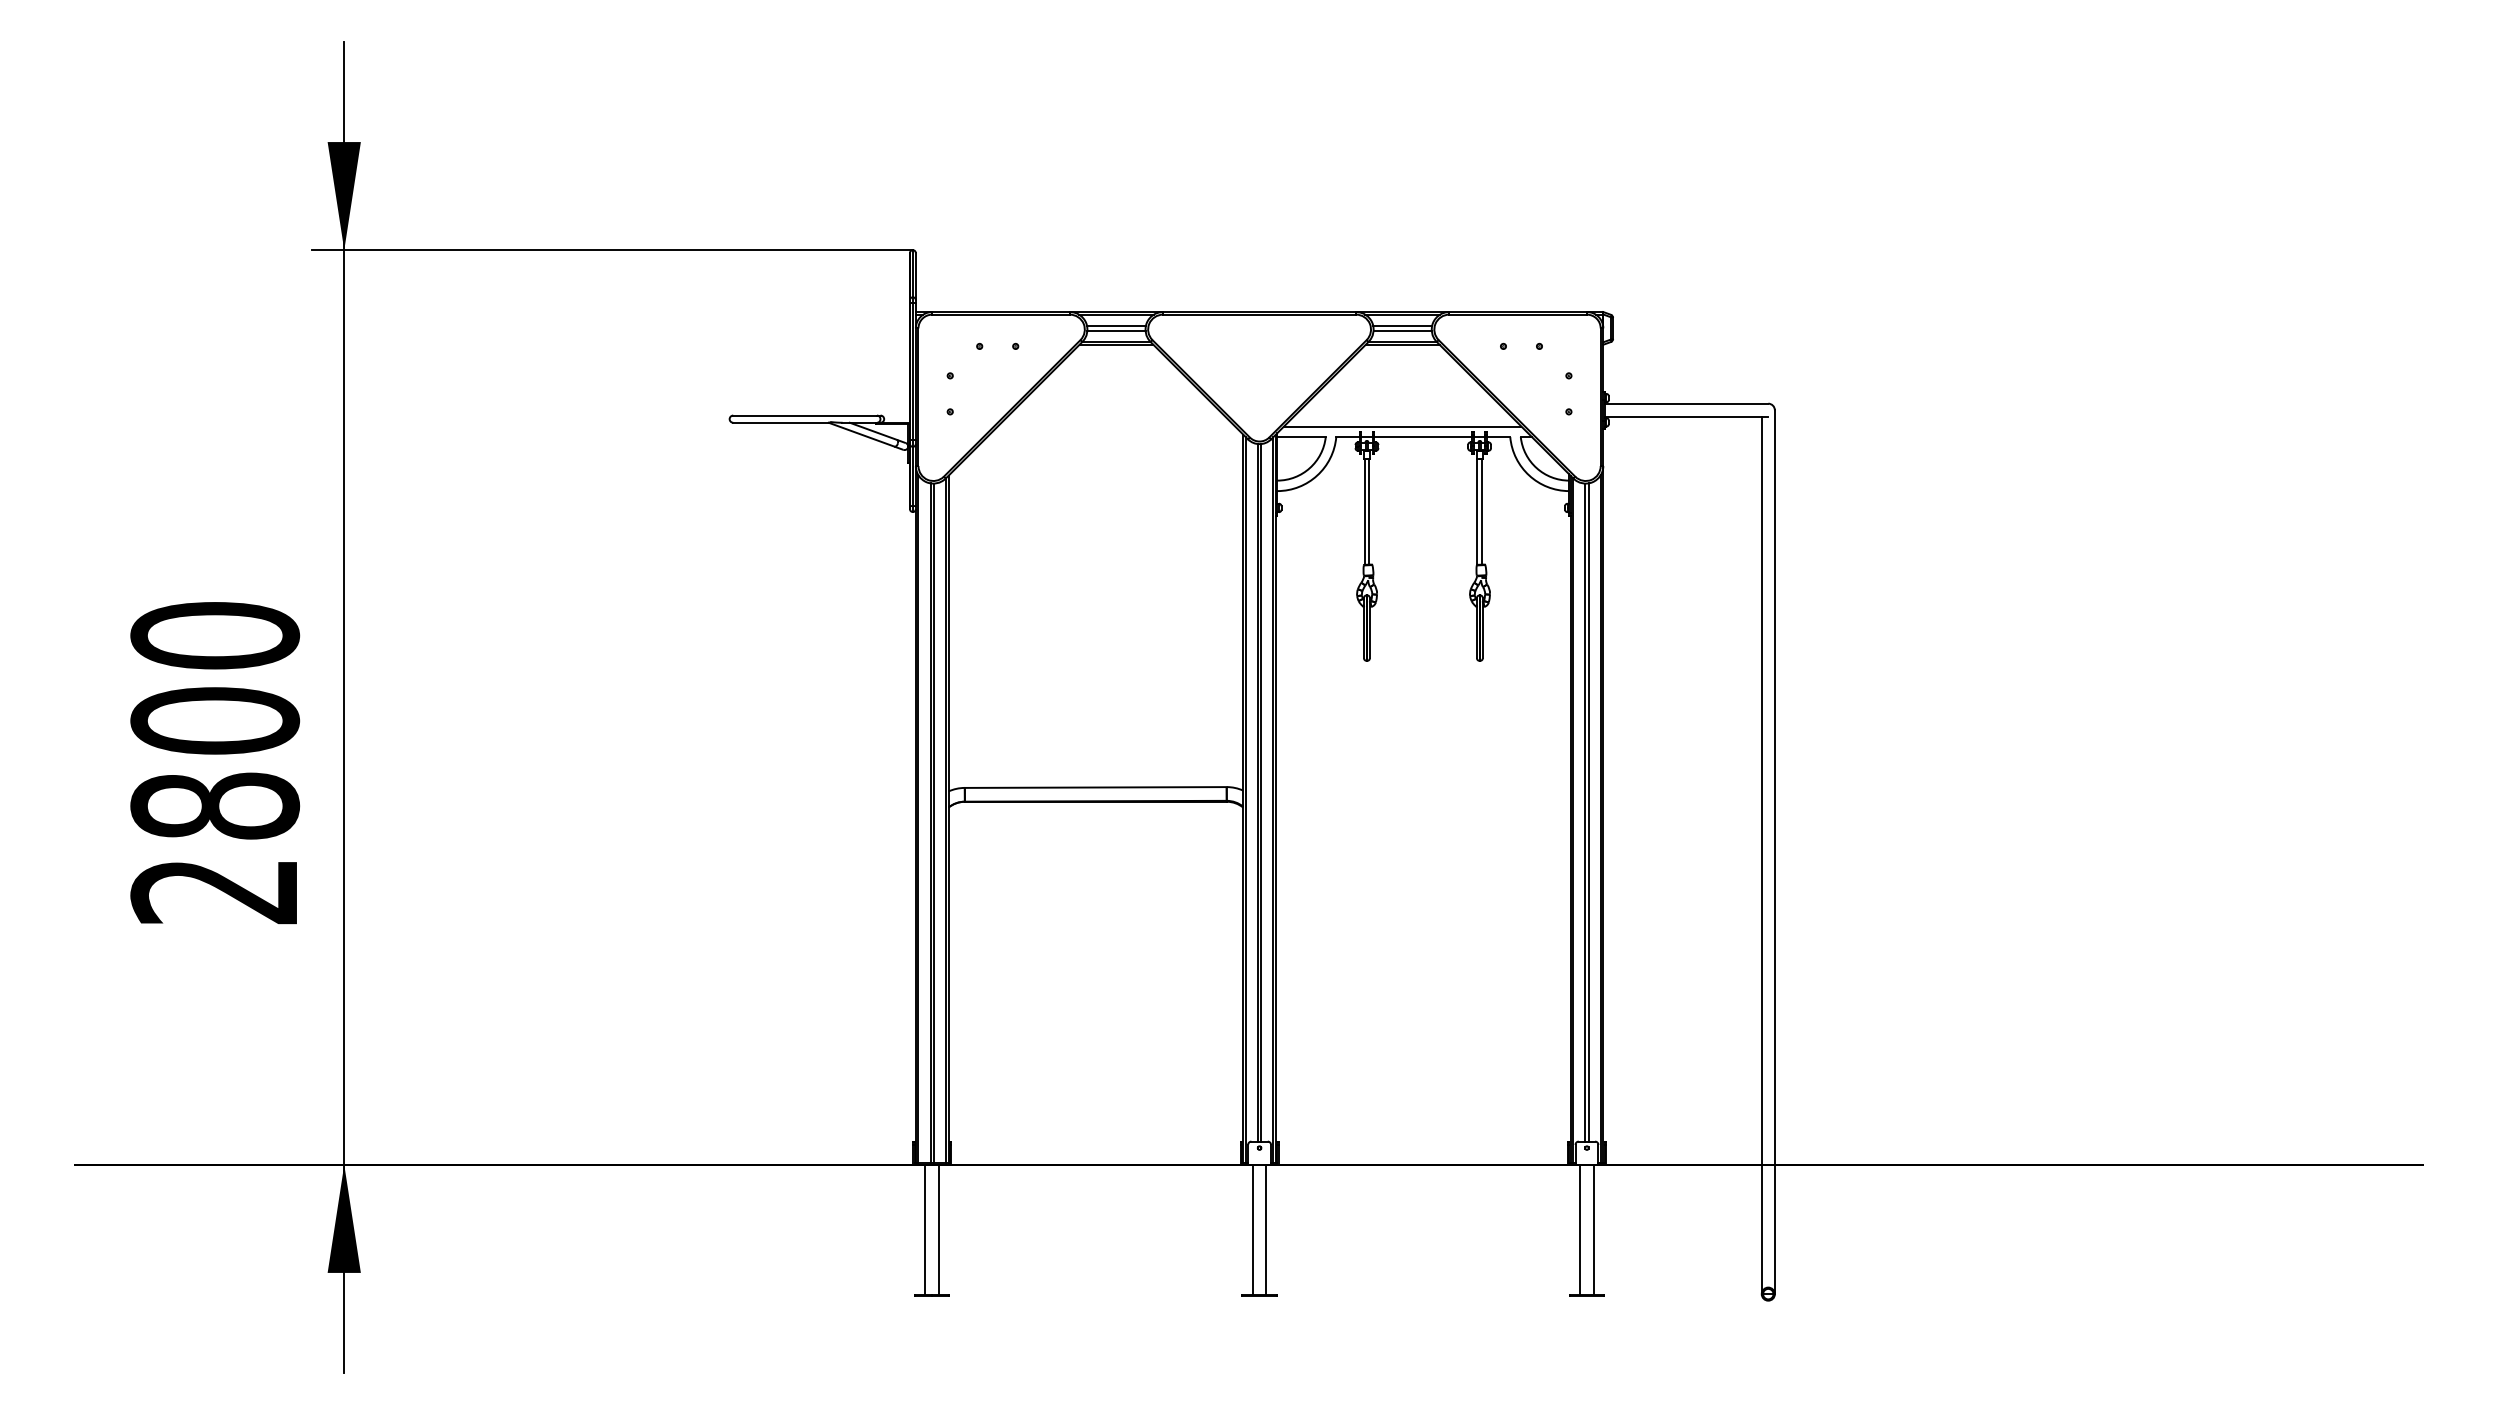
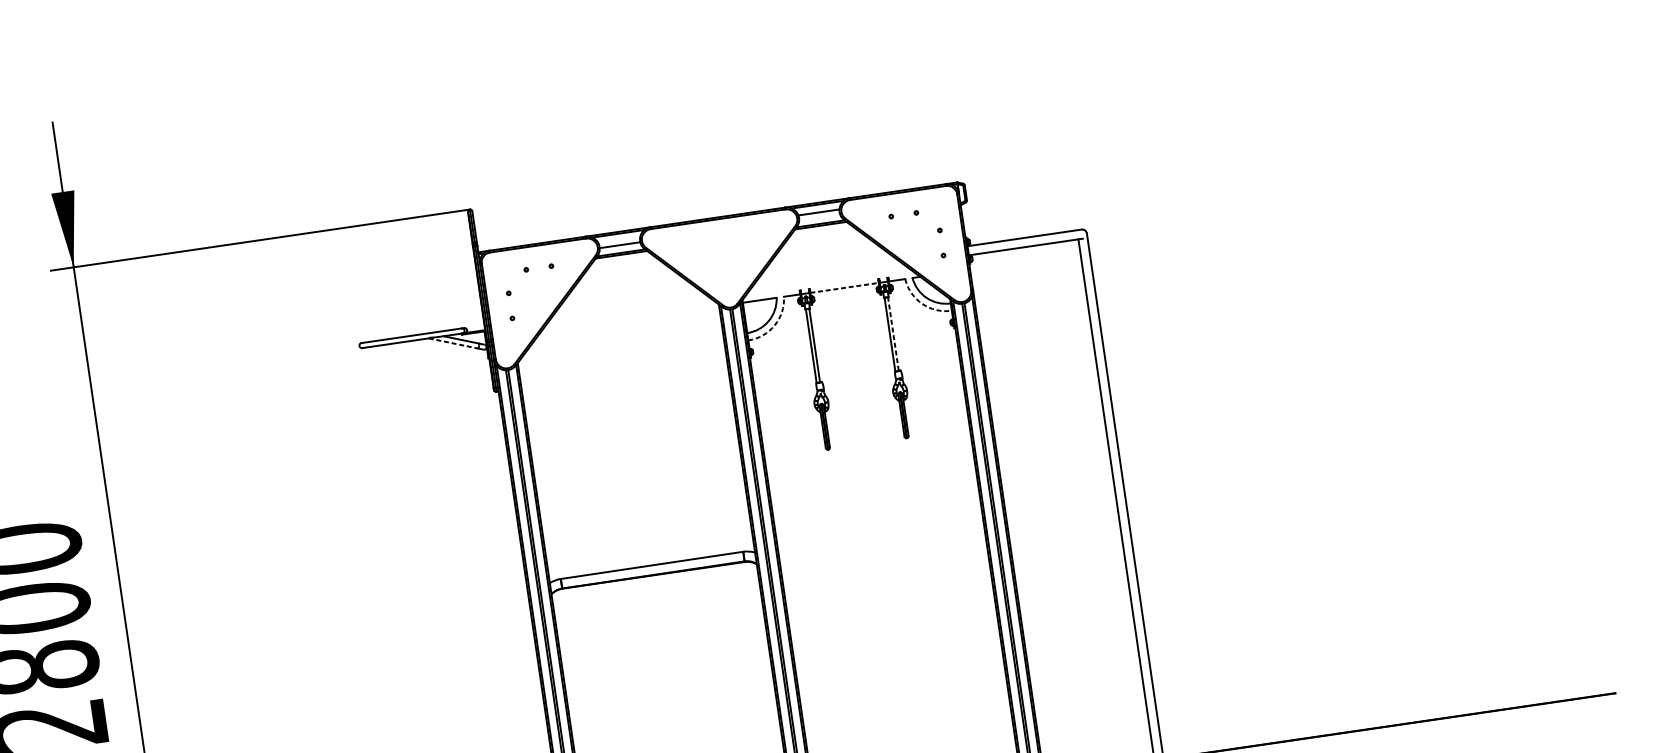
line: (1116, 325) -> (619, 241), removed
line: (1402, 331) -> (819, 216), removed
line: (1402, 426) -> (829, 282), removed
line: (861, 434) -> (452, 343), solid -> dashed
line: (1423, 437) -> (844, 288), solid -> dashed
arc: (1317, 475) -> (774, 325), solid -> dashed
arc: (1529, 475) -> (922, 303), solid -> dashed
line: (1482, 511) -> (893, 333), solid -> dashed

